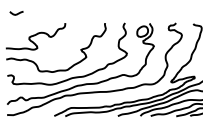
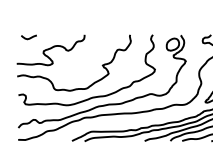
curve: (16, 13) -> (28, 37), moved

